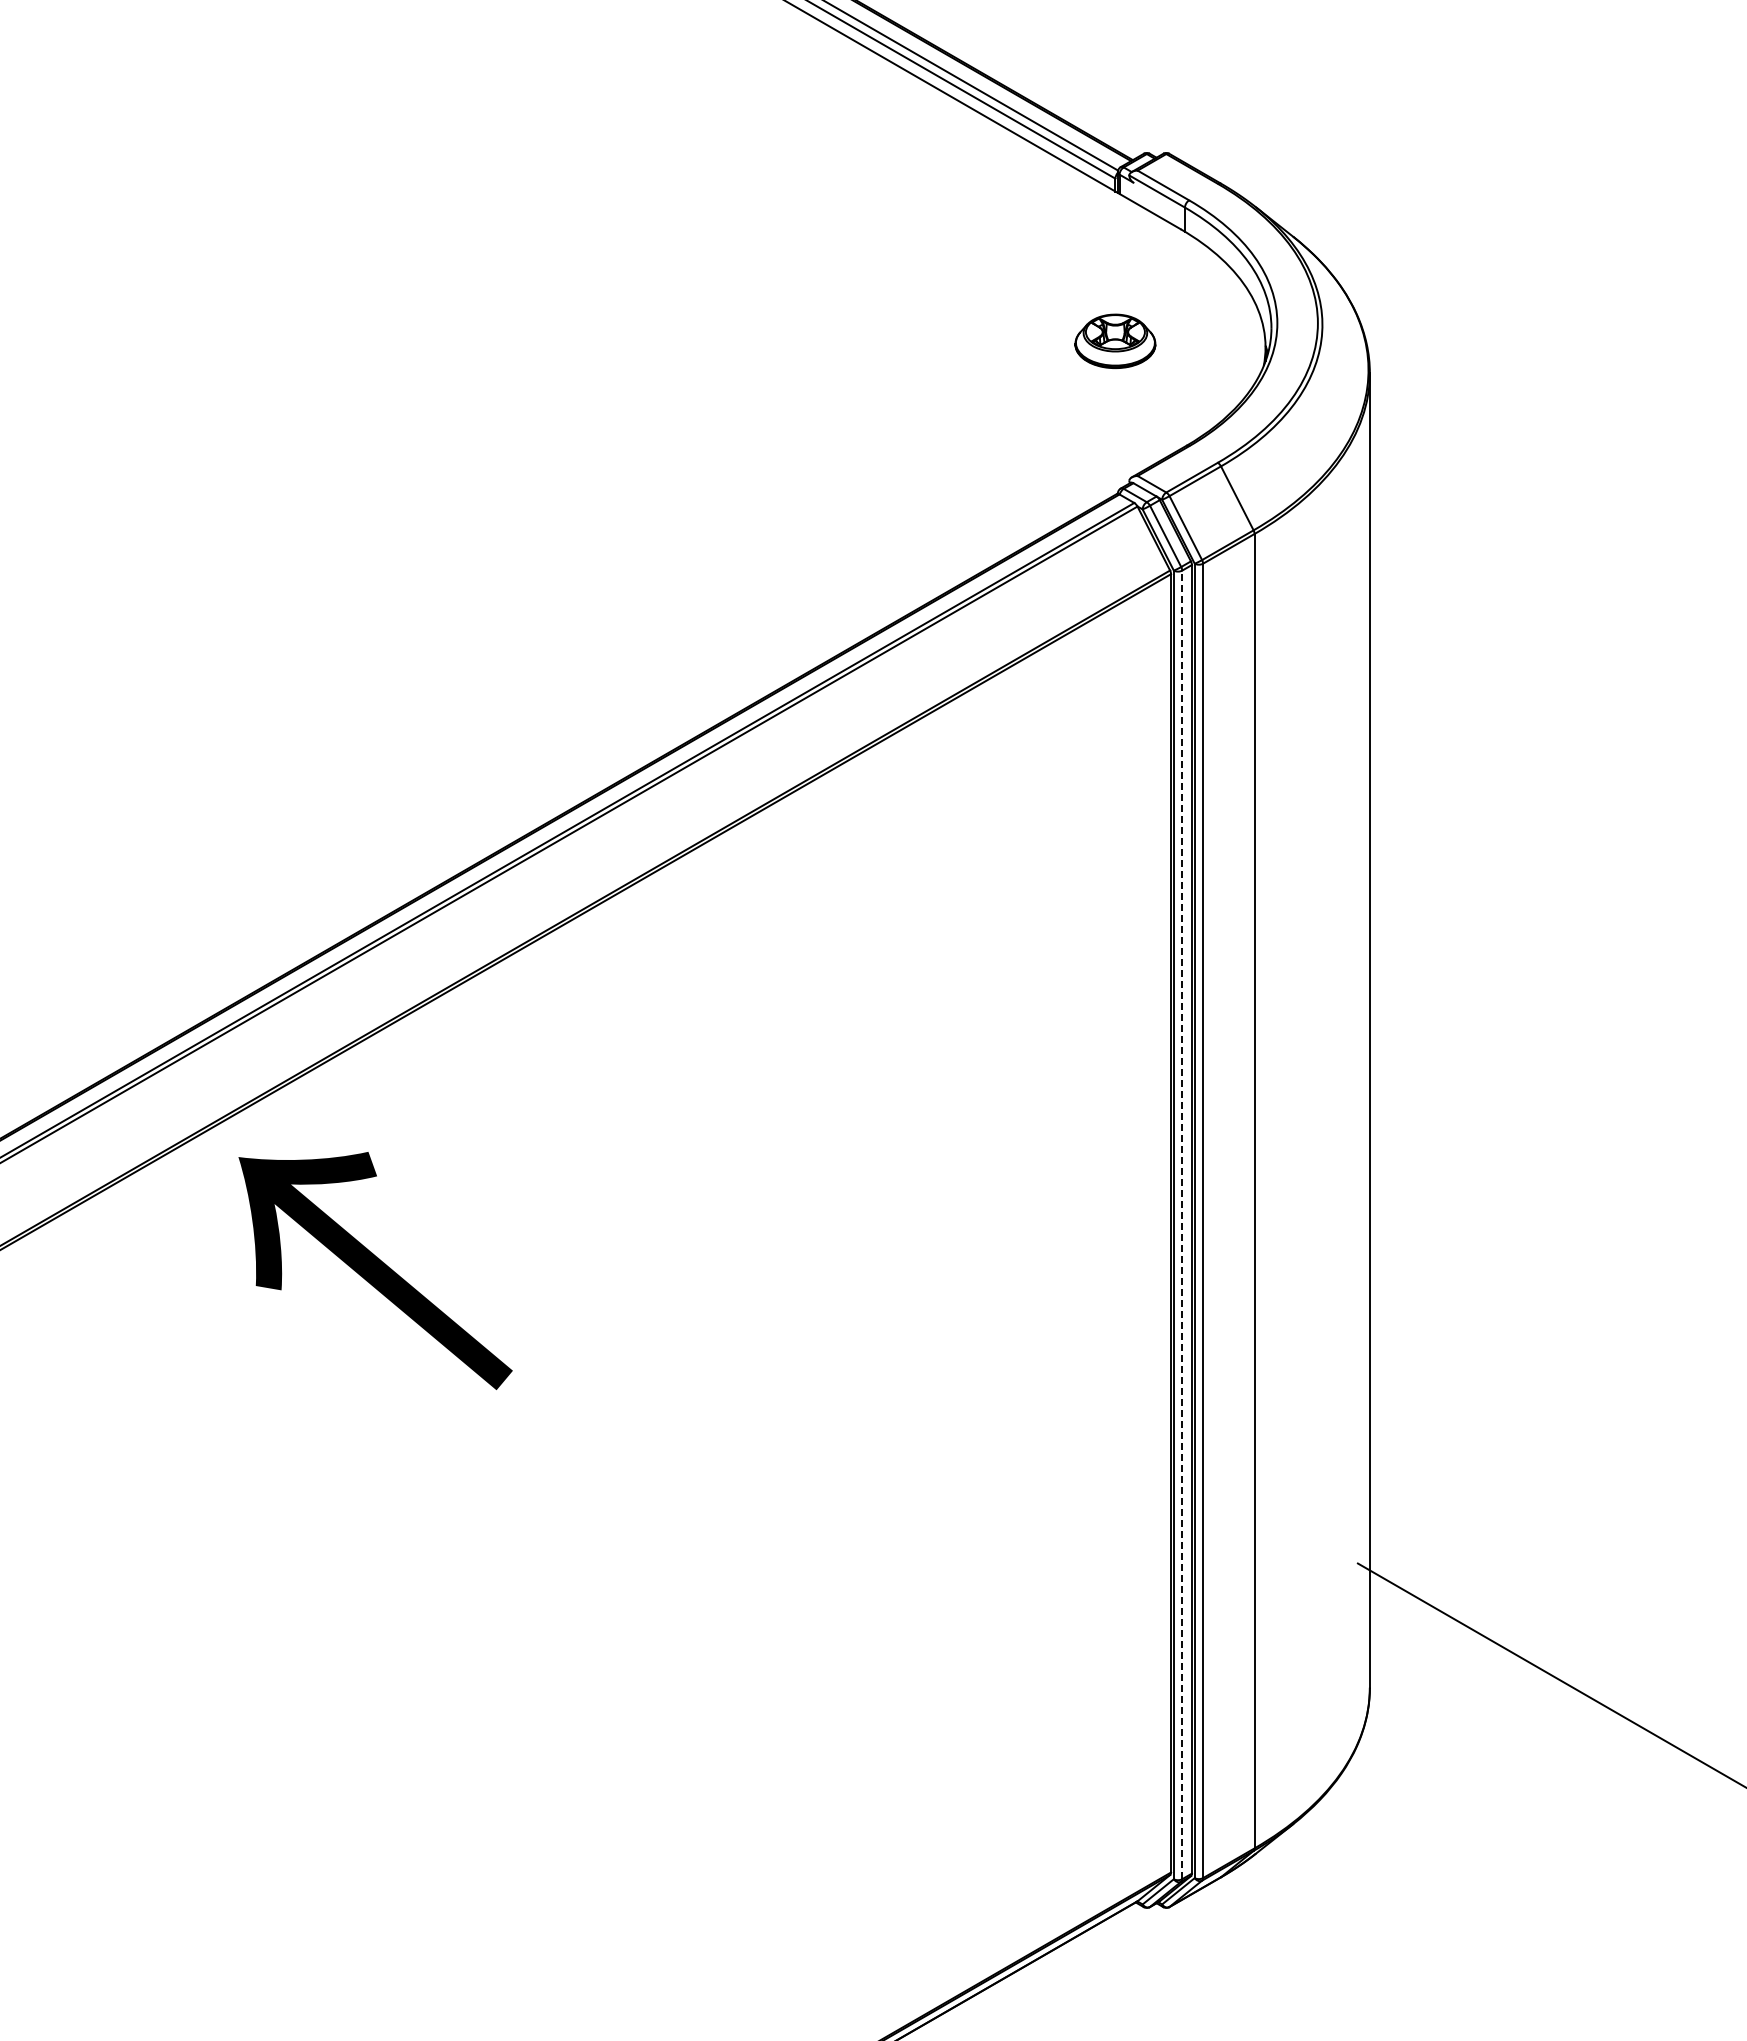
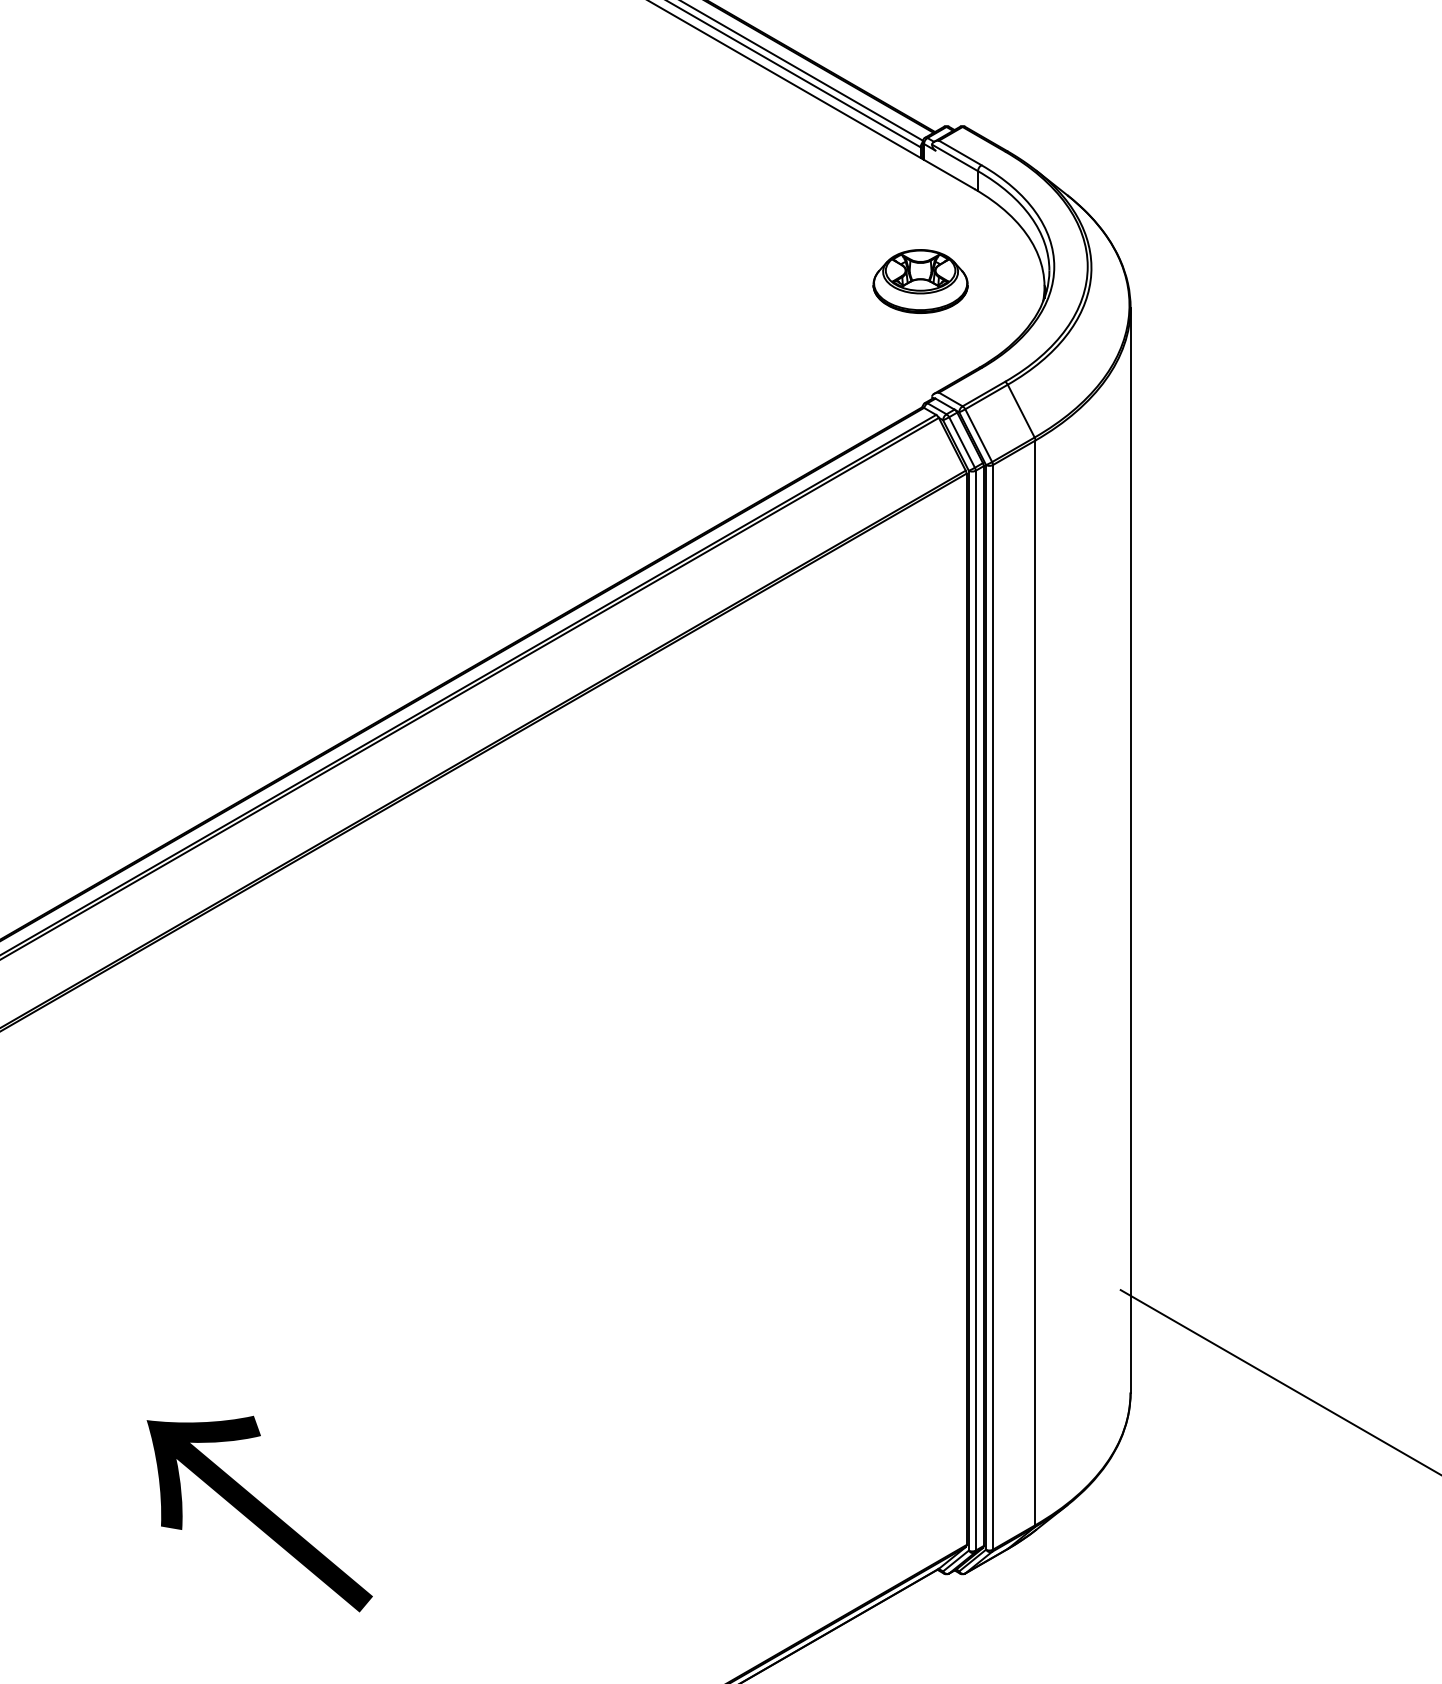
part: (1115, 341) -> (920, 281), size x1.43
line: (1182, 1224) -> (975, 1010), dashed -> solid
text: (375, 1270) -> (259, 1513), moved

